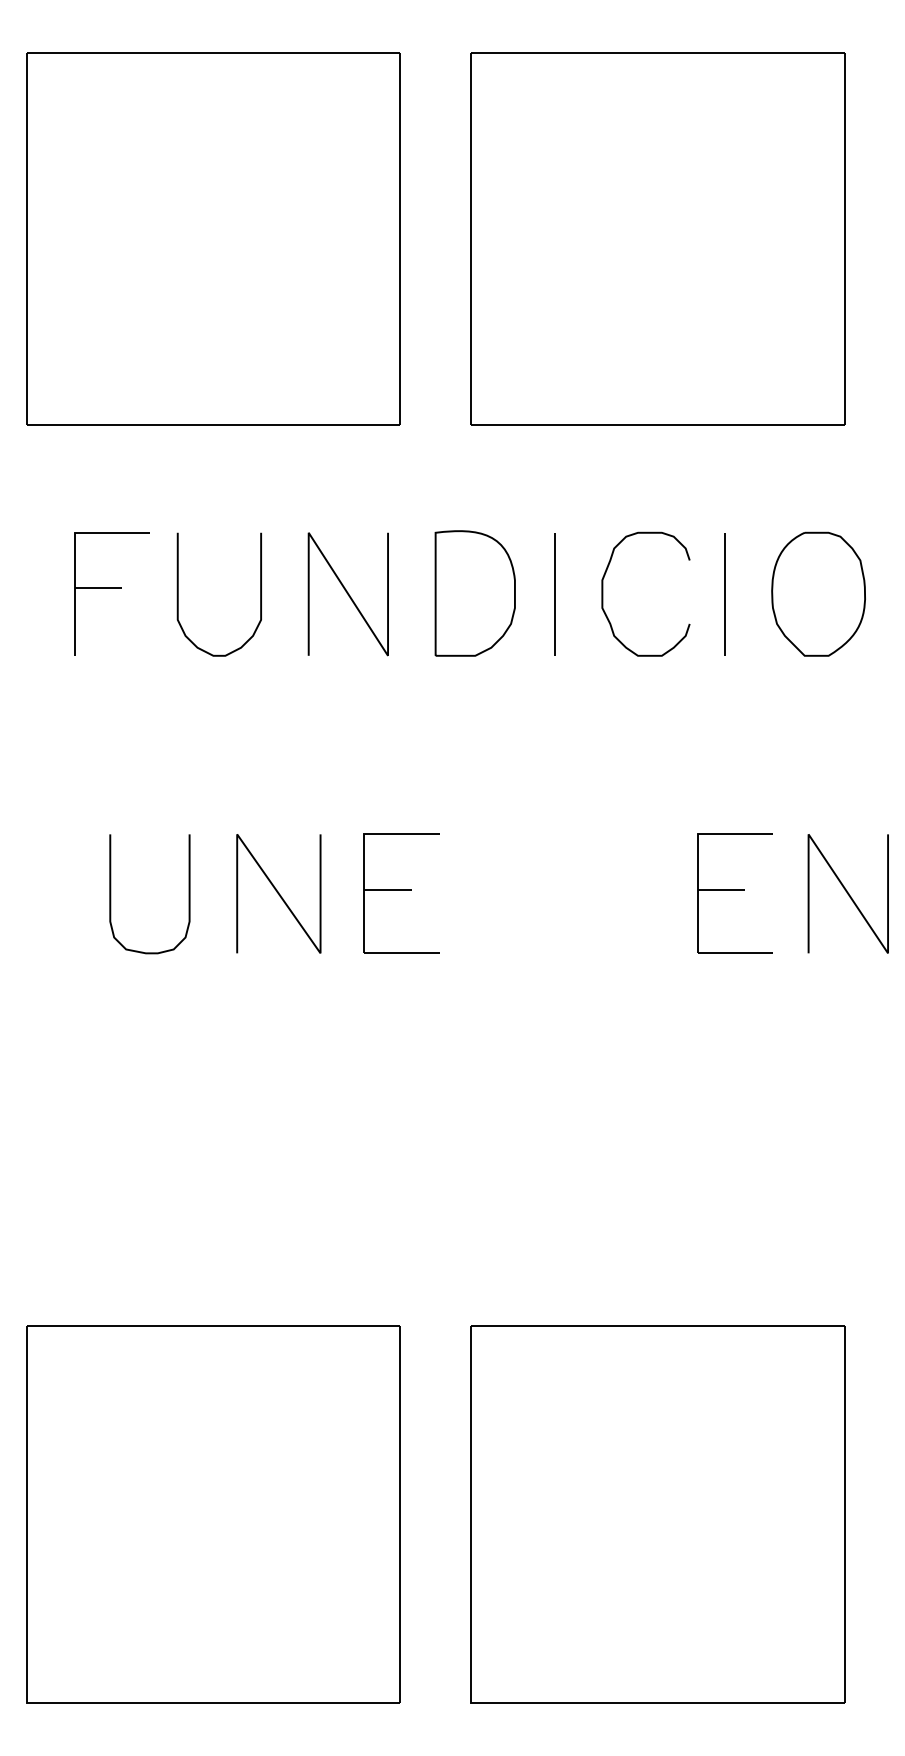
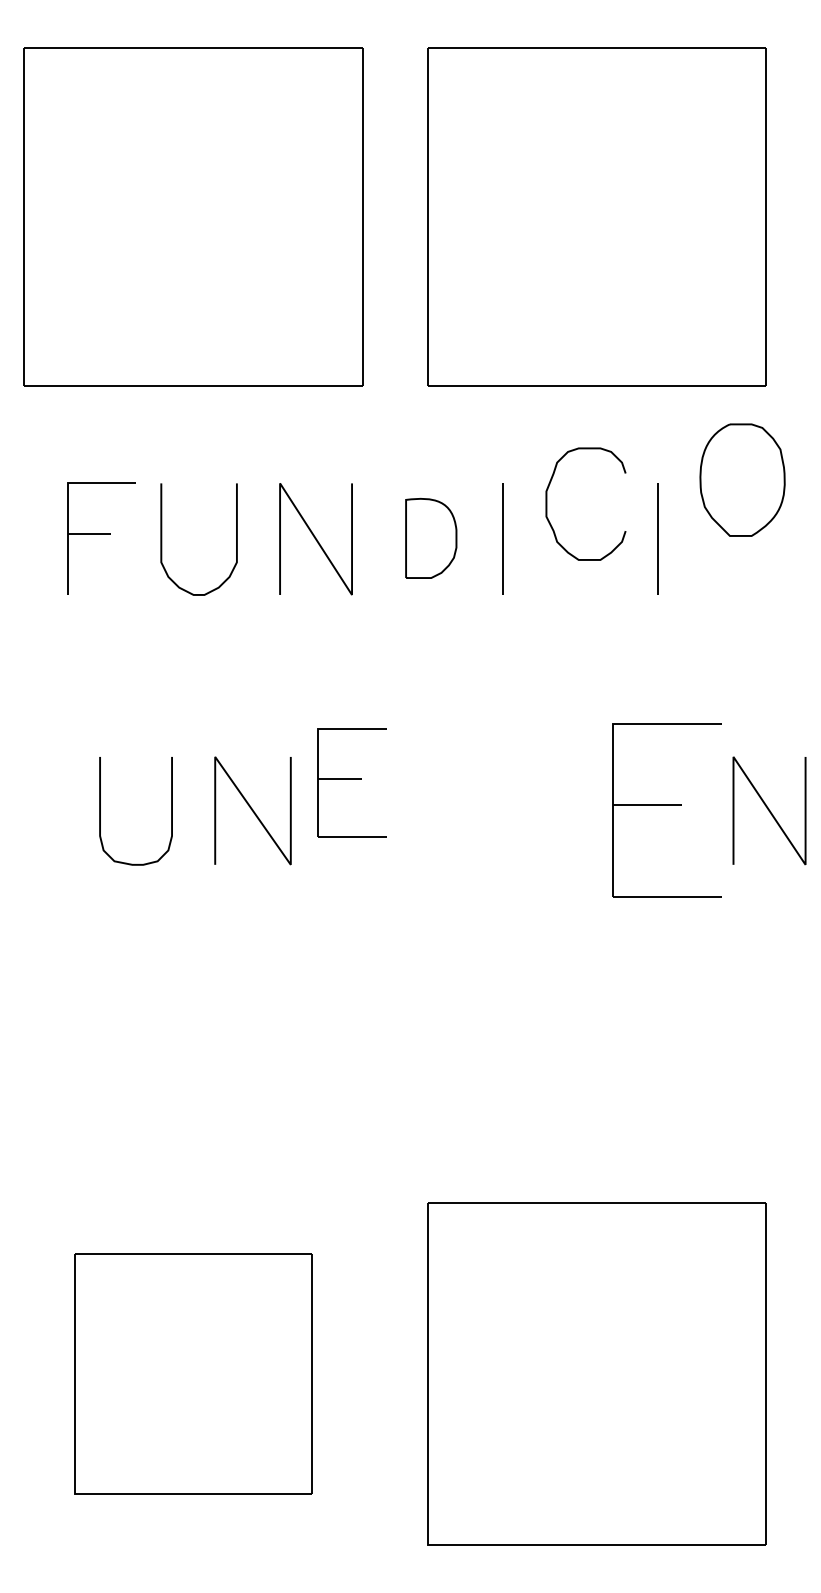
part: (475, 593) -> (431, 538), size x0.7
curve: (603, 593) -> (547, 503), moved
part: (818, 593) -> (742, 479), moved
part: (400, 893) -> (351, 782), moved
part: (734, 893) -> (666, 810), size x1.6
part: (213, 1514) -> (193, 1373), size x0.7

